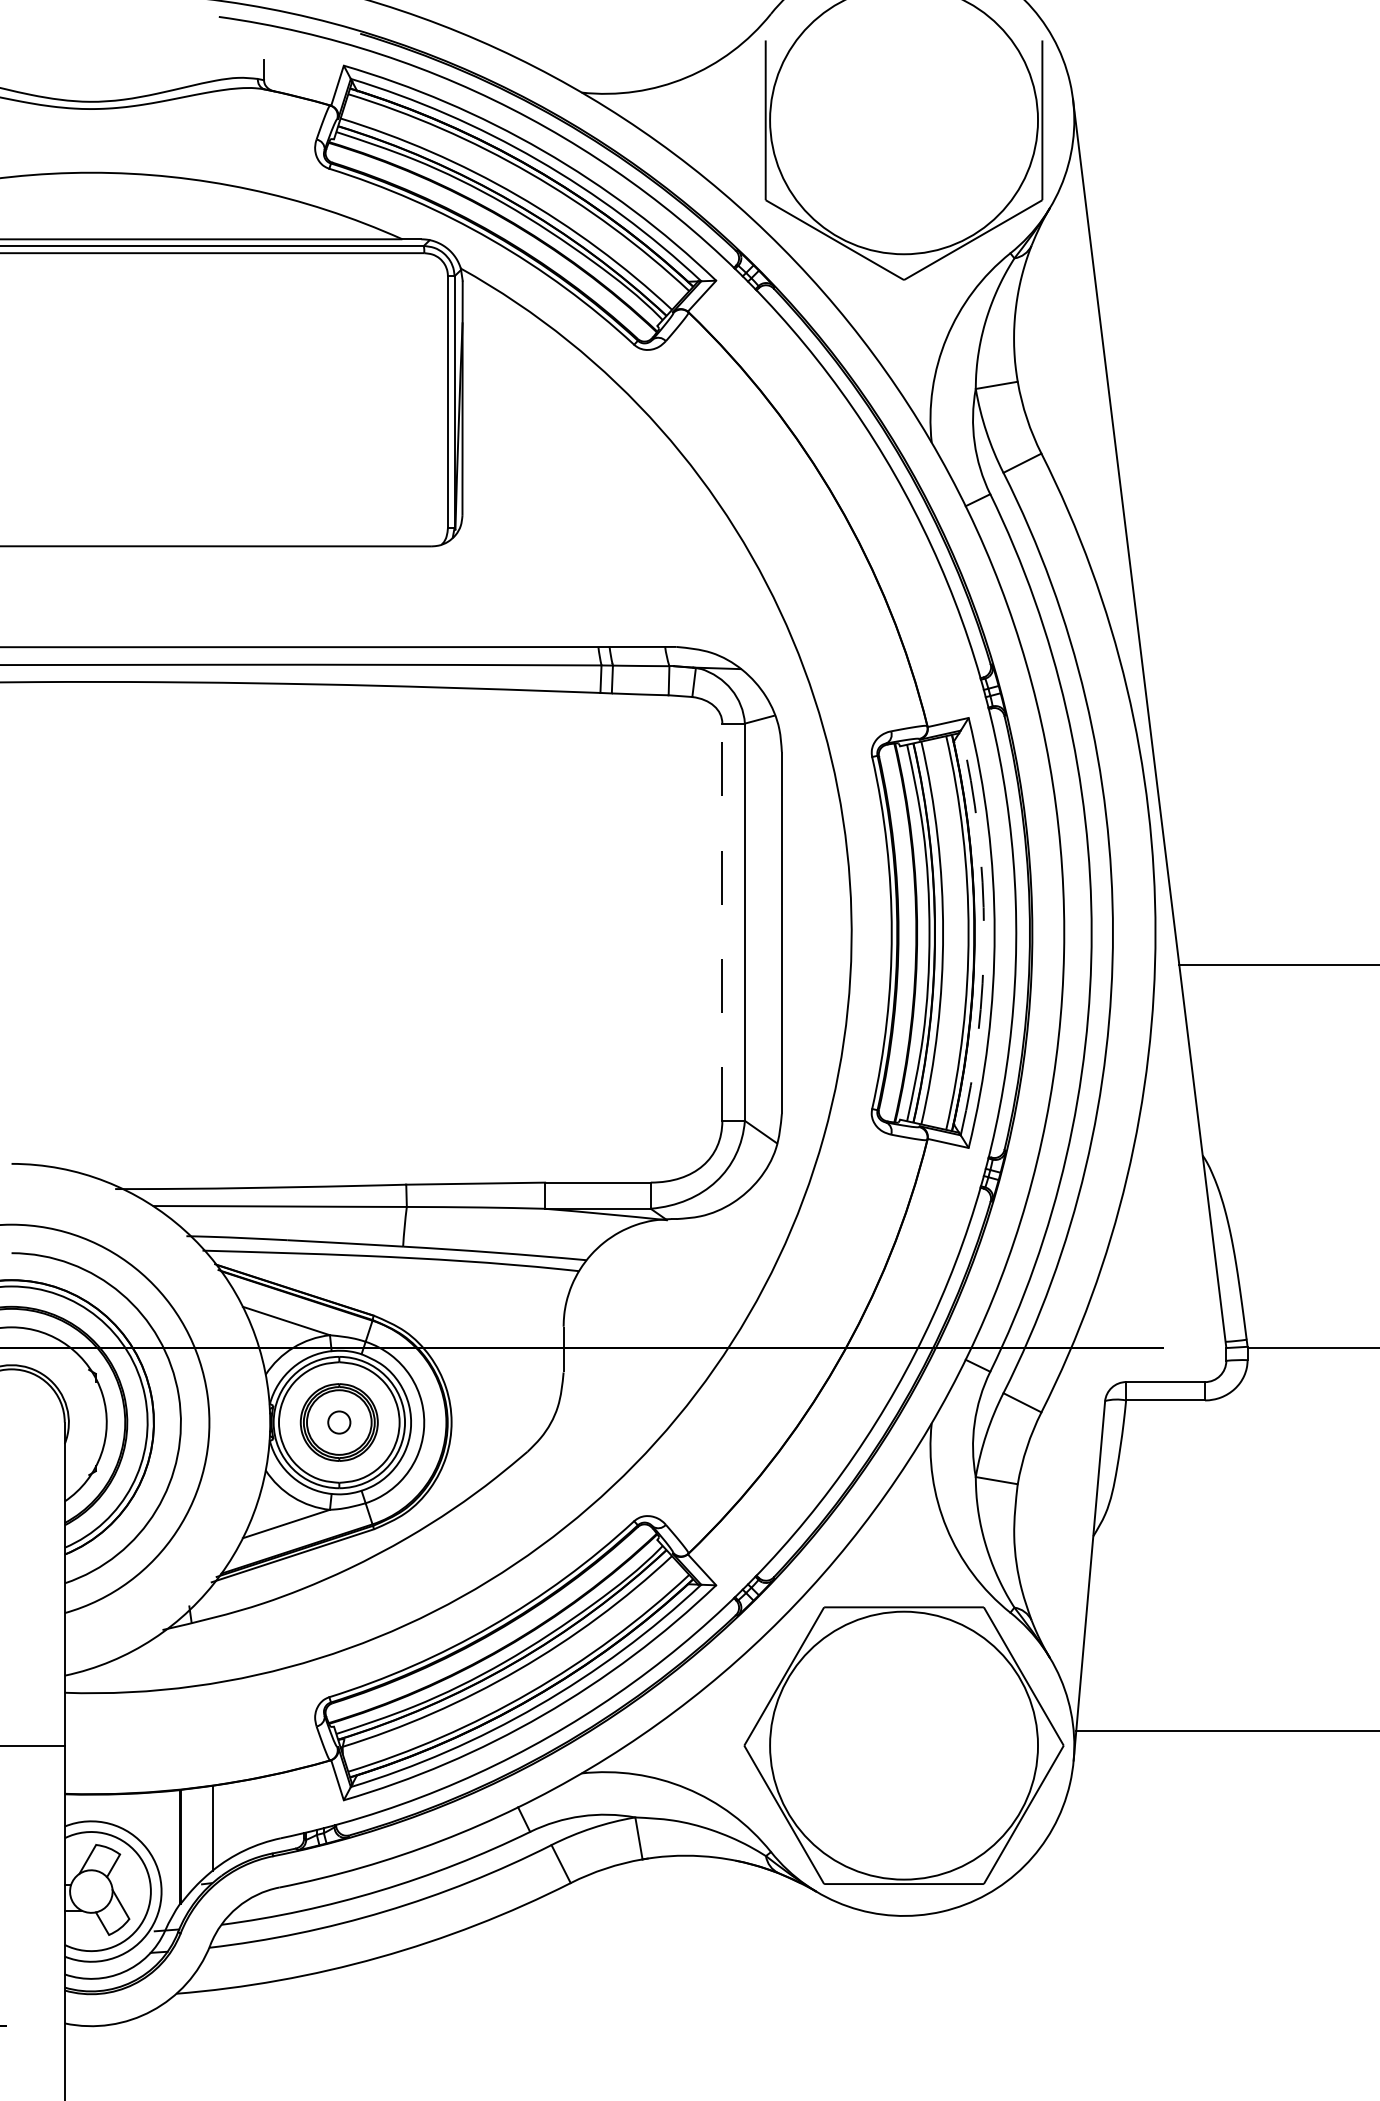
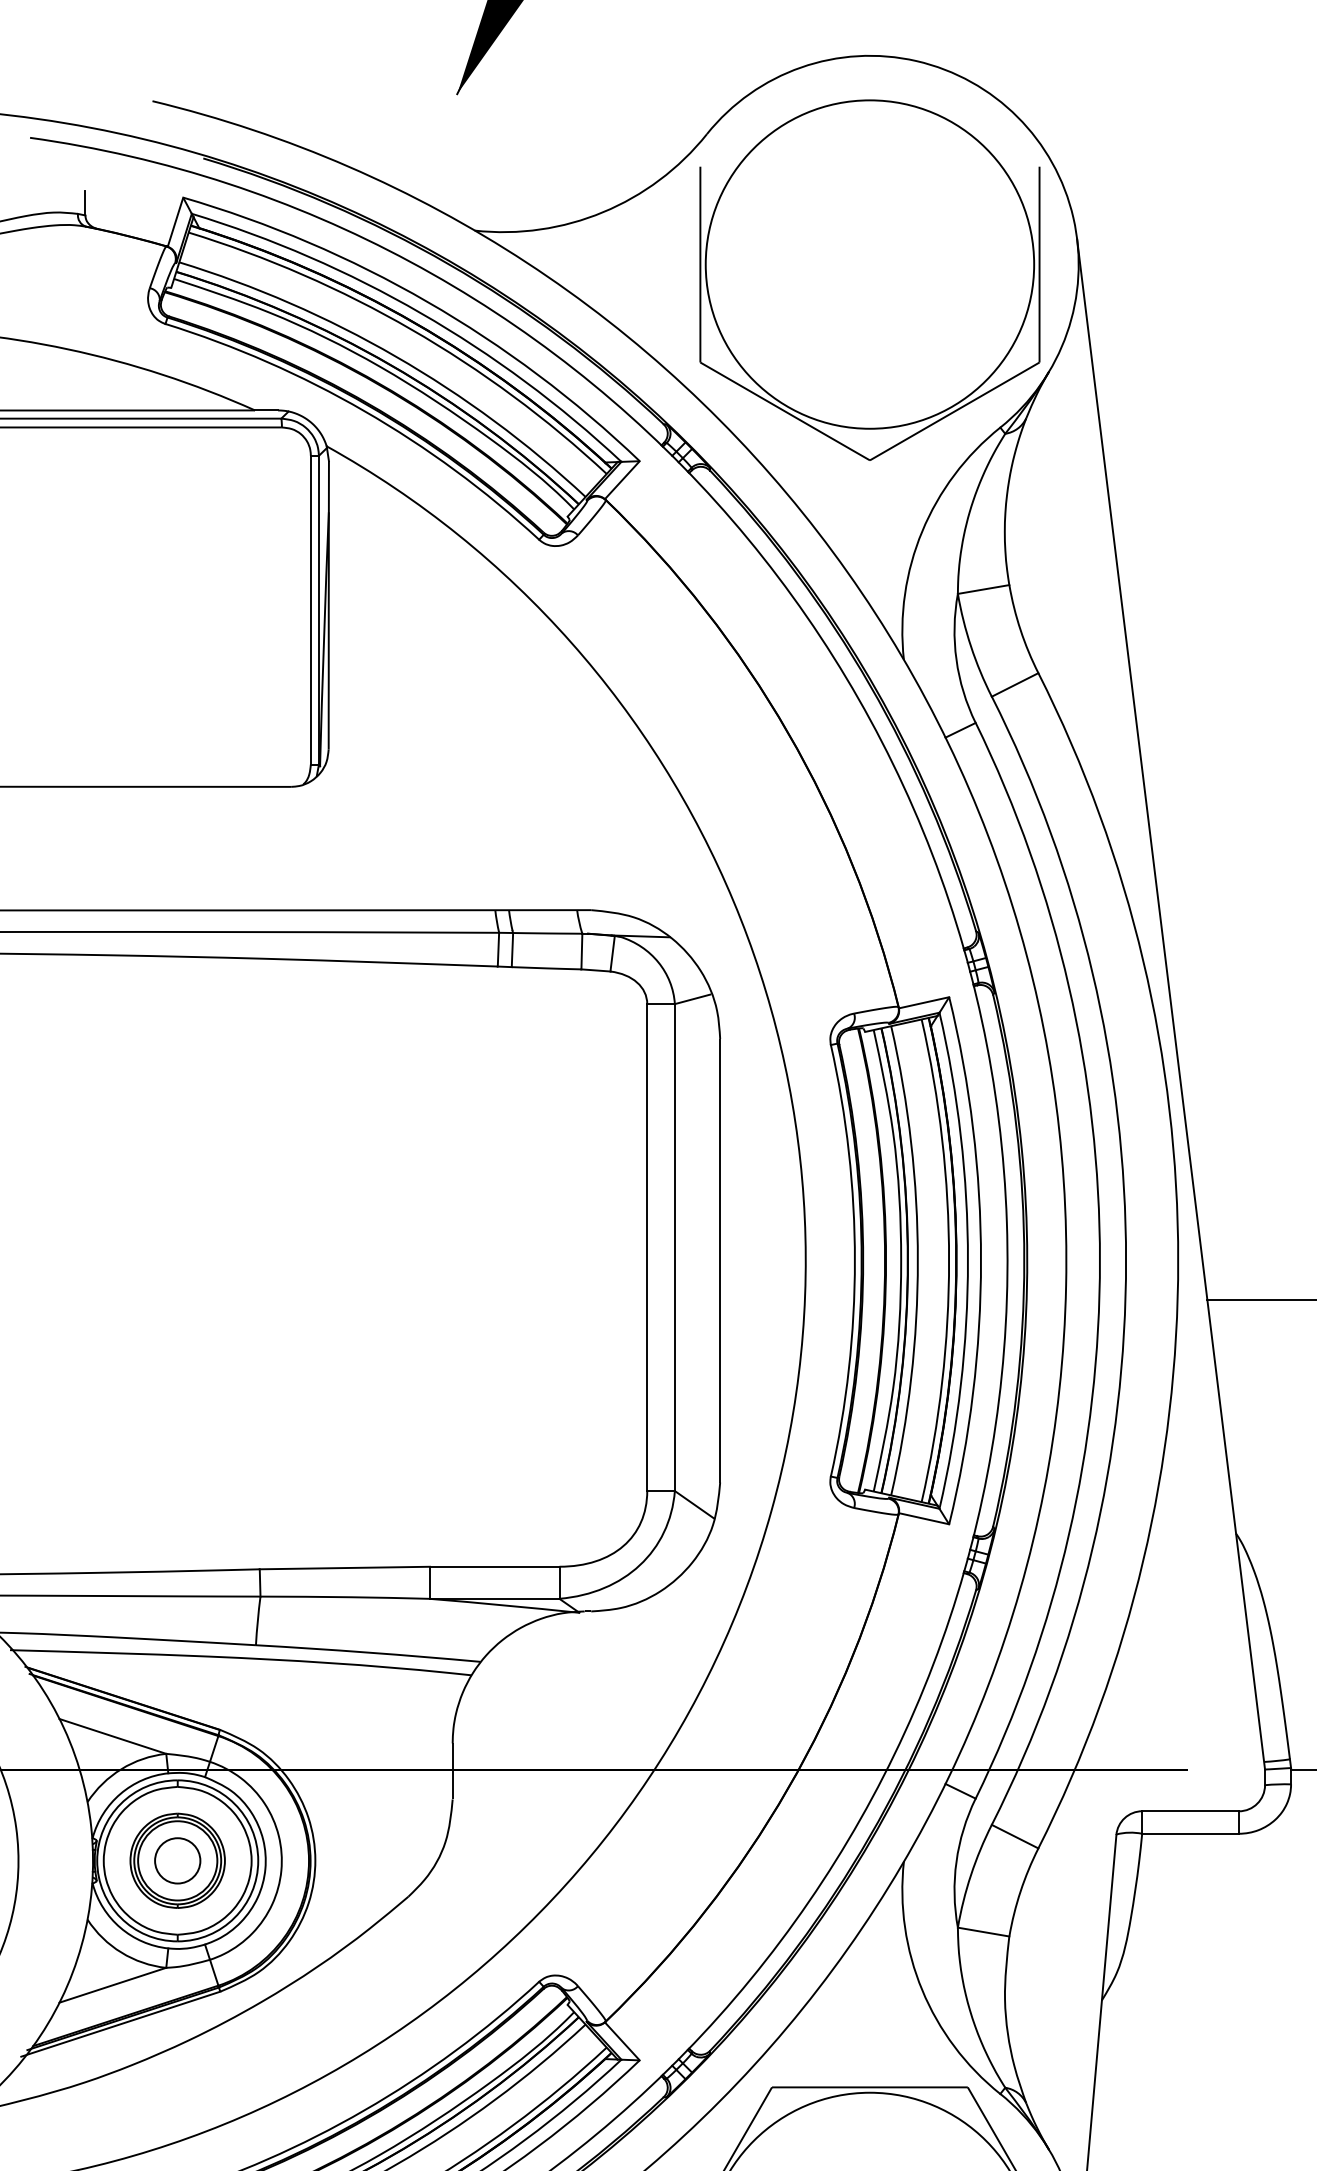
line: (722, 922) -> (647, 1247), dashed -> solid
arc: (984, 932) -> (968, 1260), dashed -> solid
circle: (338, 1422) -> (176, 1860), size x1.67

